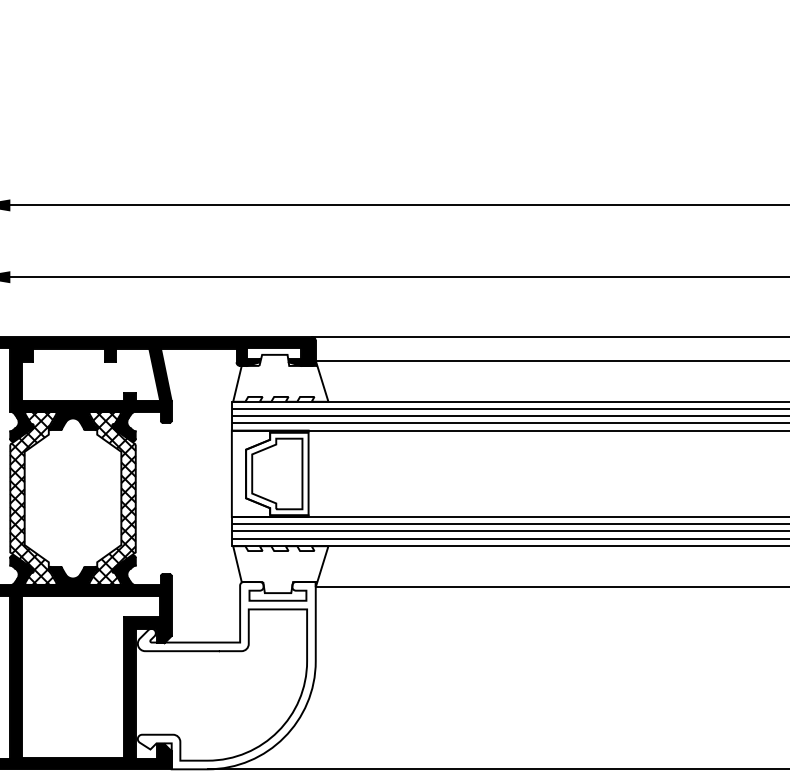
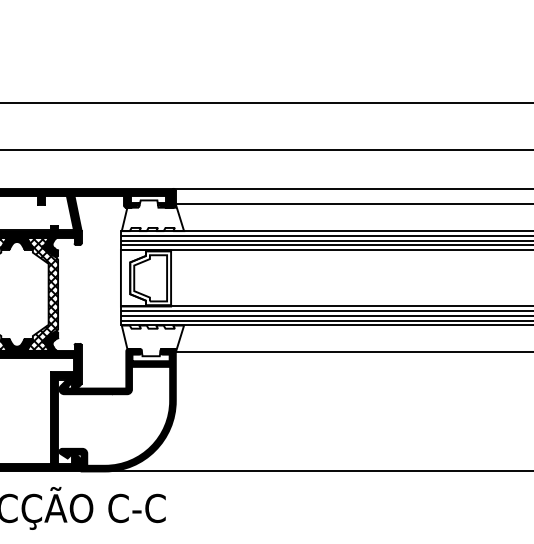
fill: (226, 674) -> (117, 409), added

